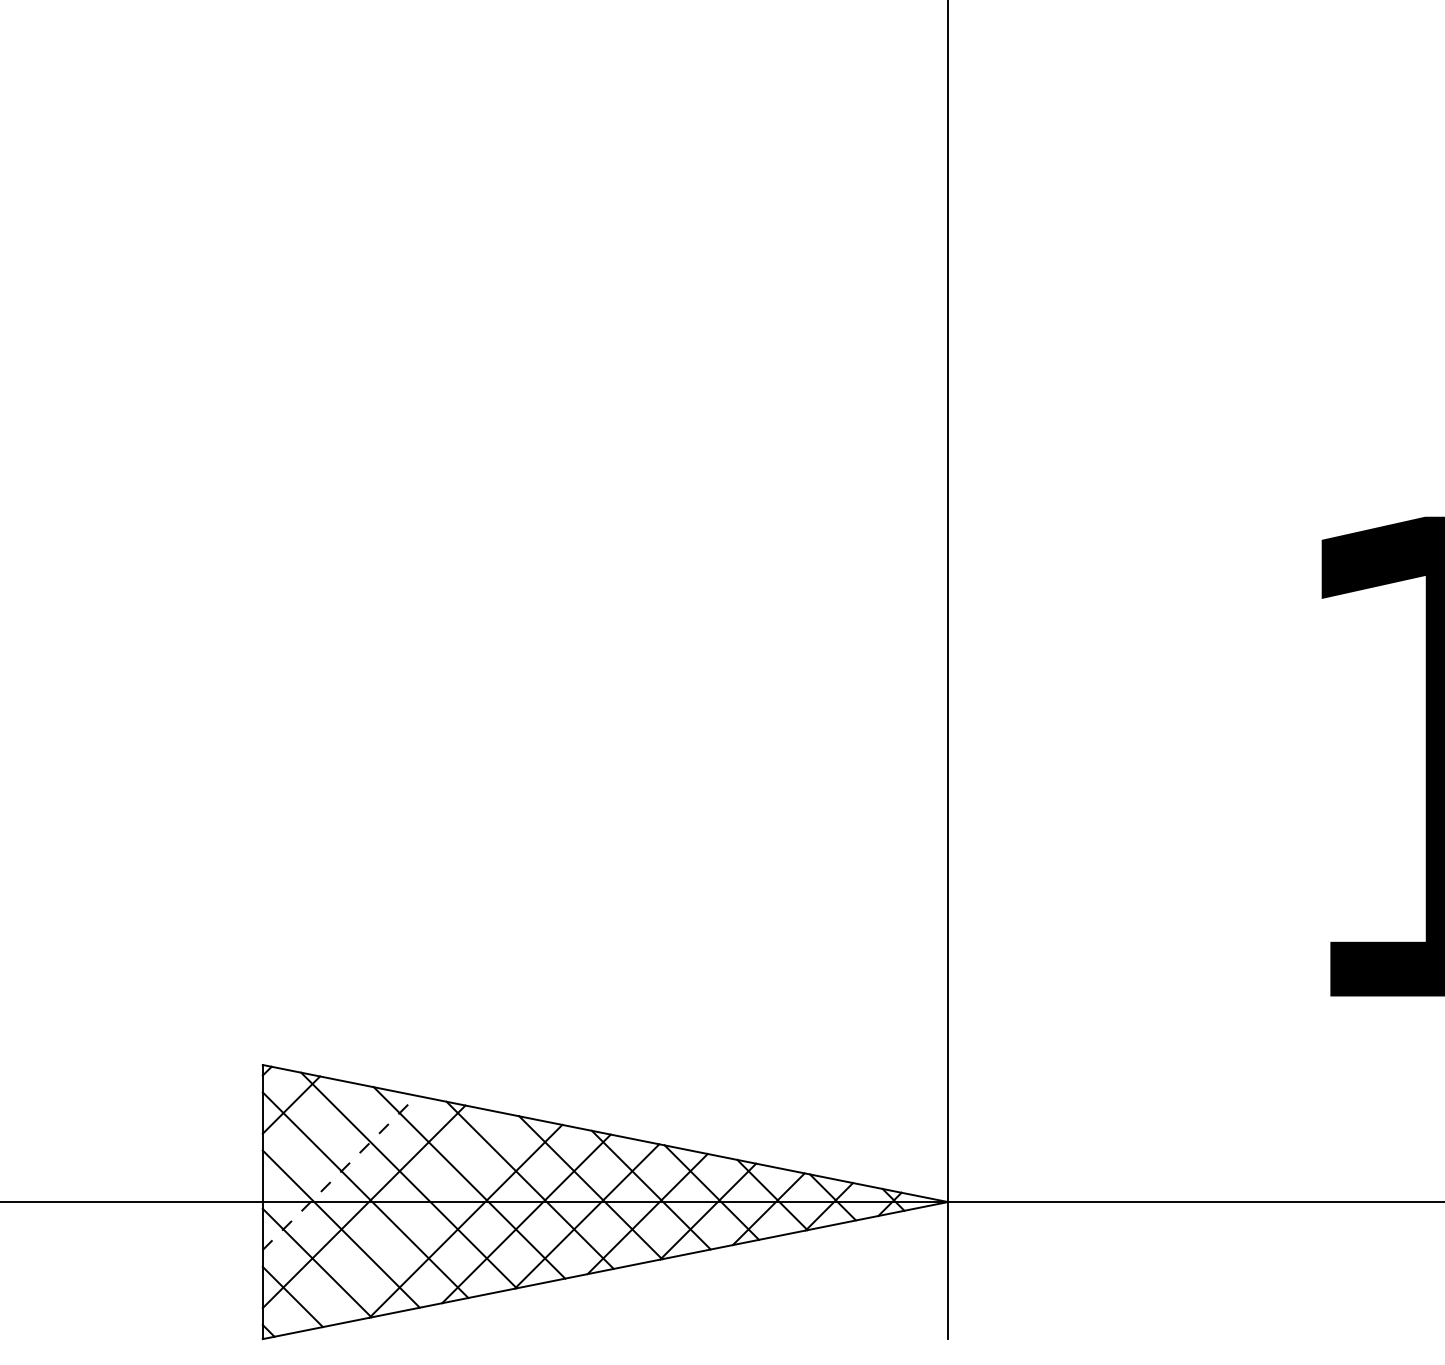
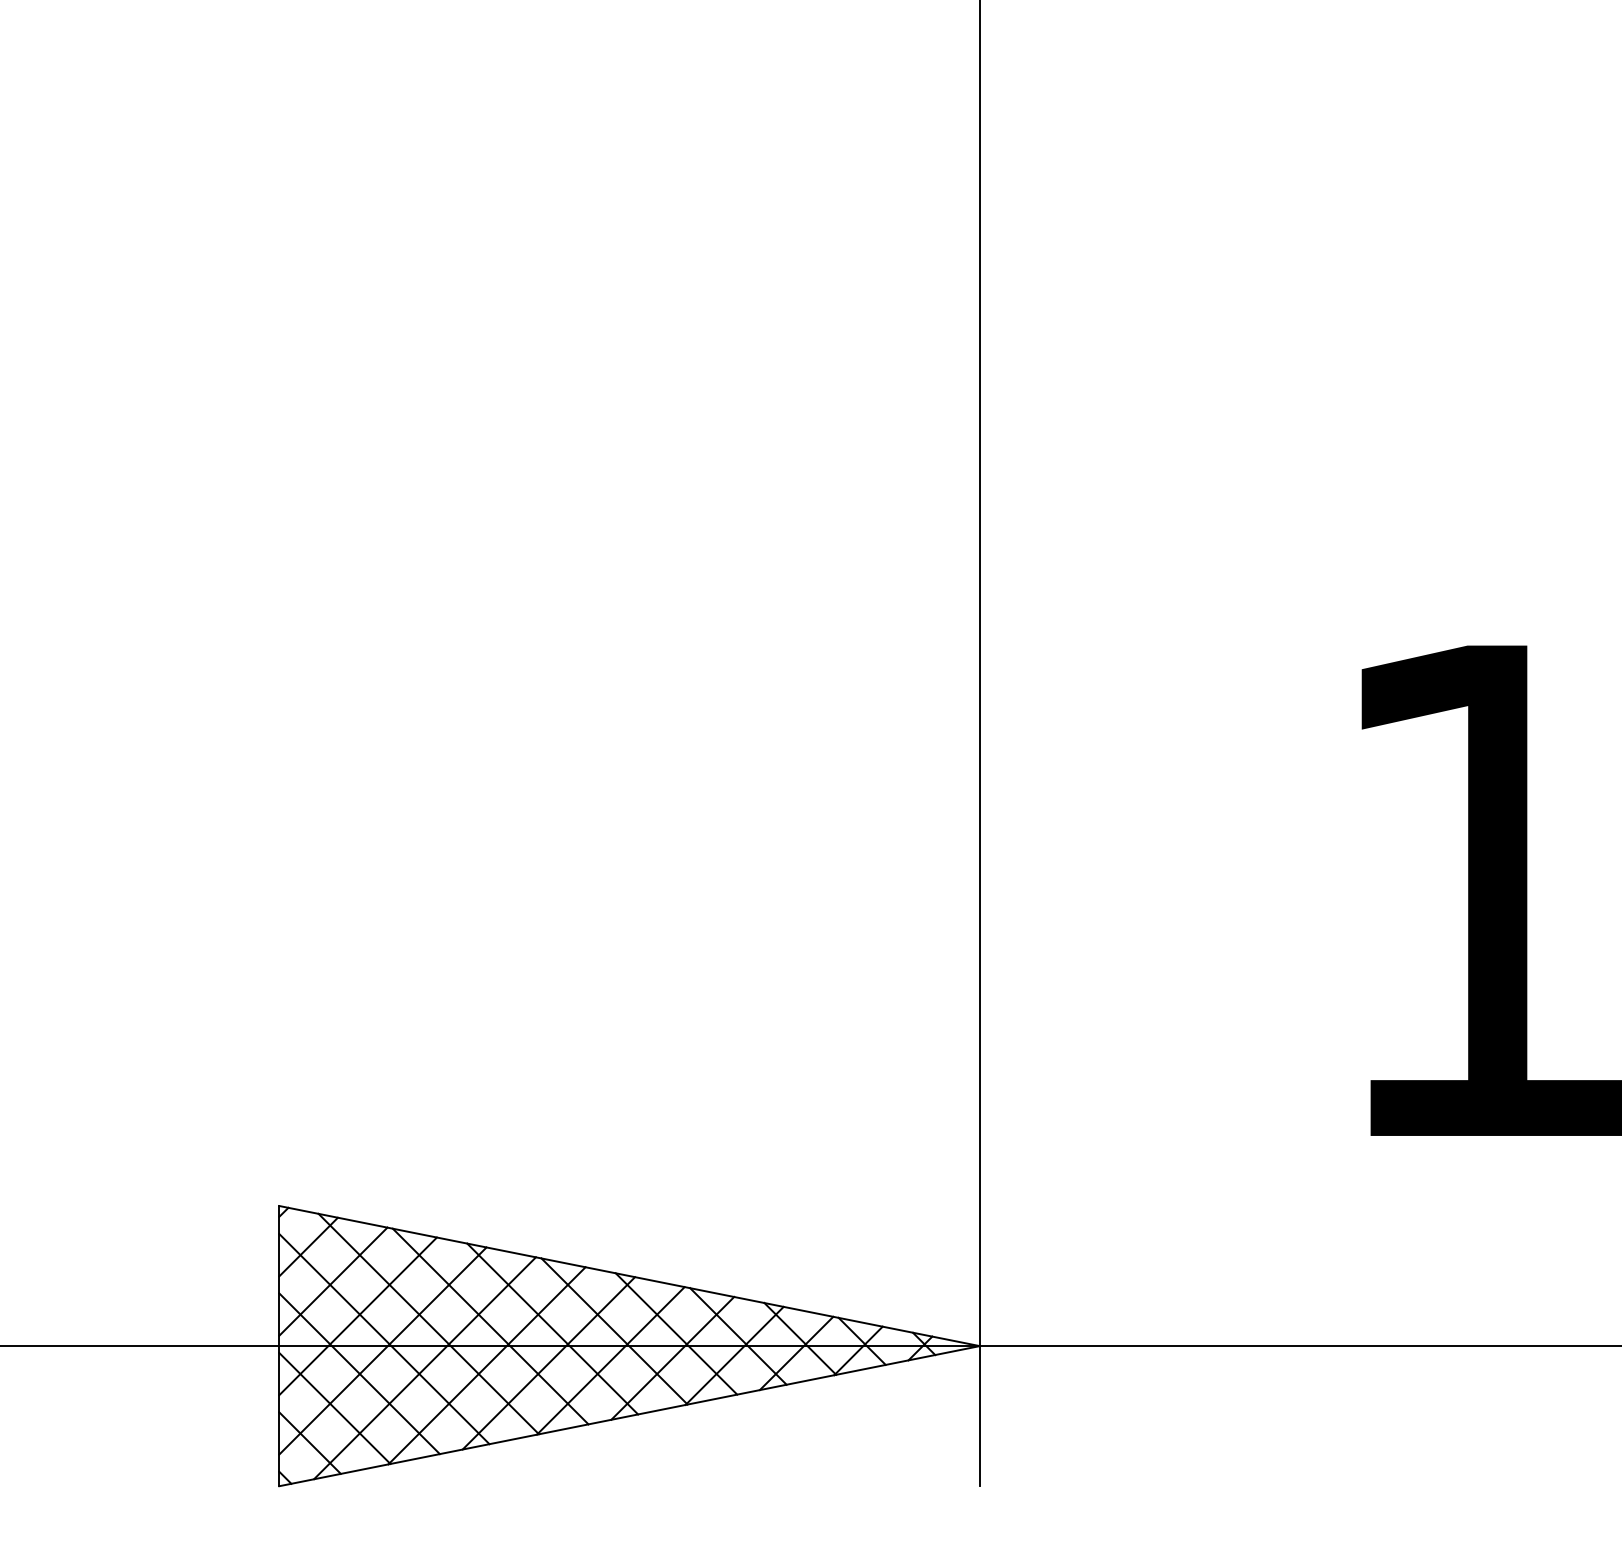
line: (315, 1138) -> (333, 1281), added
line: (340, 1172) -> (358, 1315), dashed -> solid
line: (405, 1223) -> (425, 1368), added

